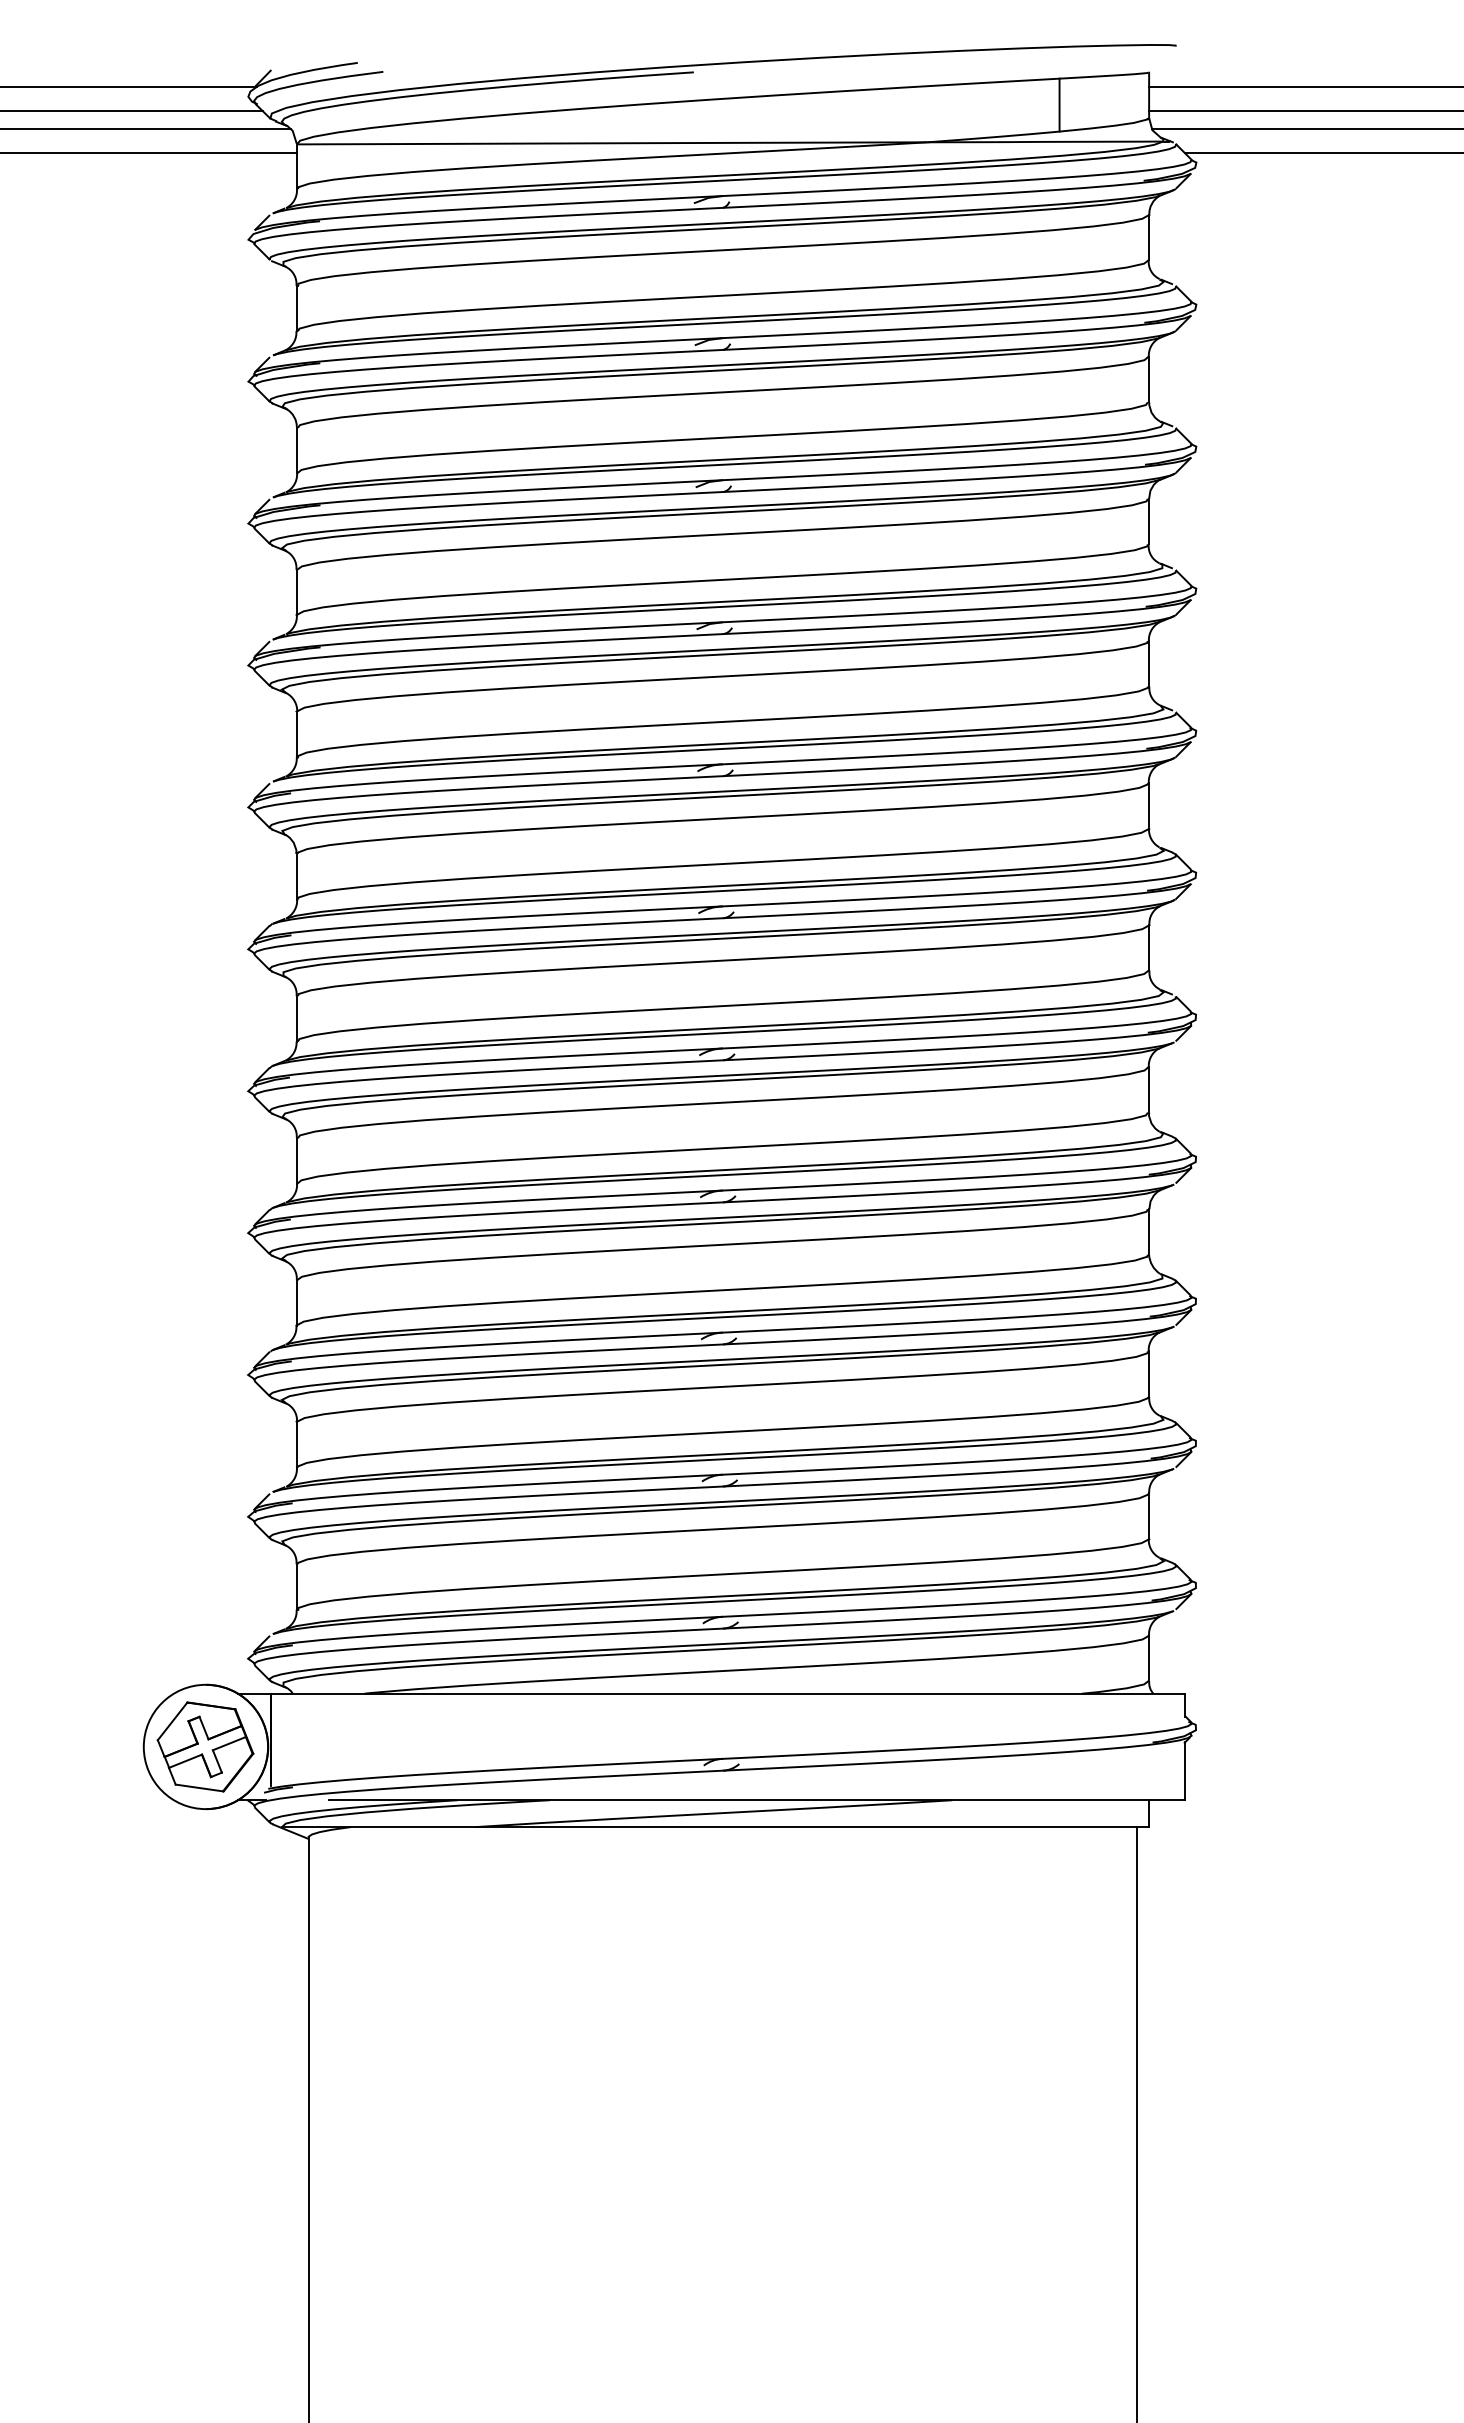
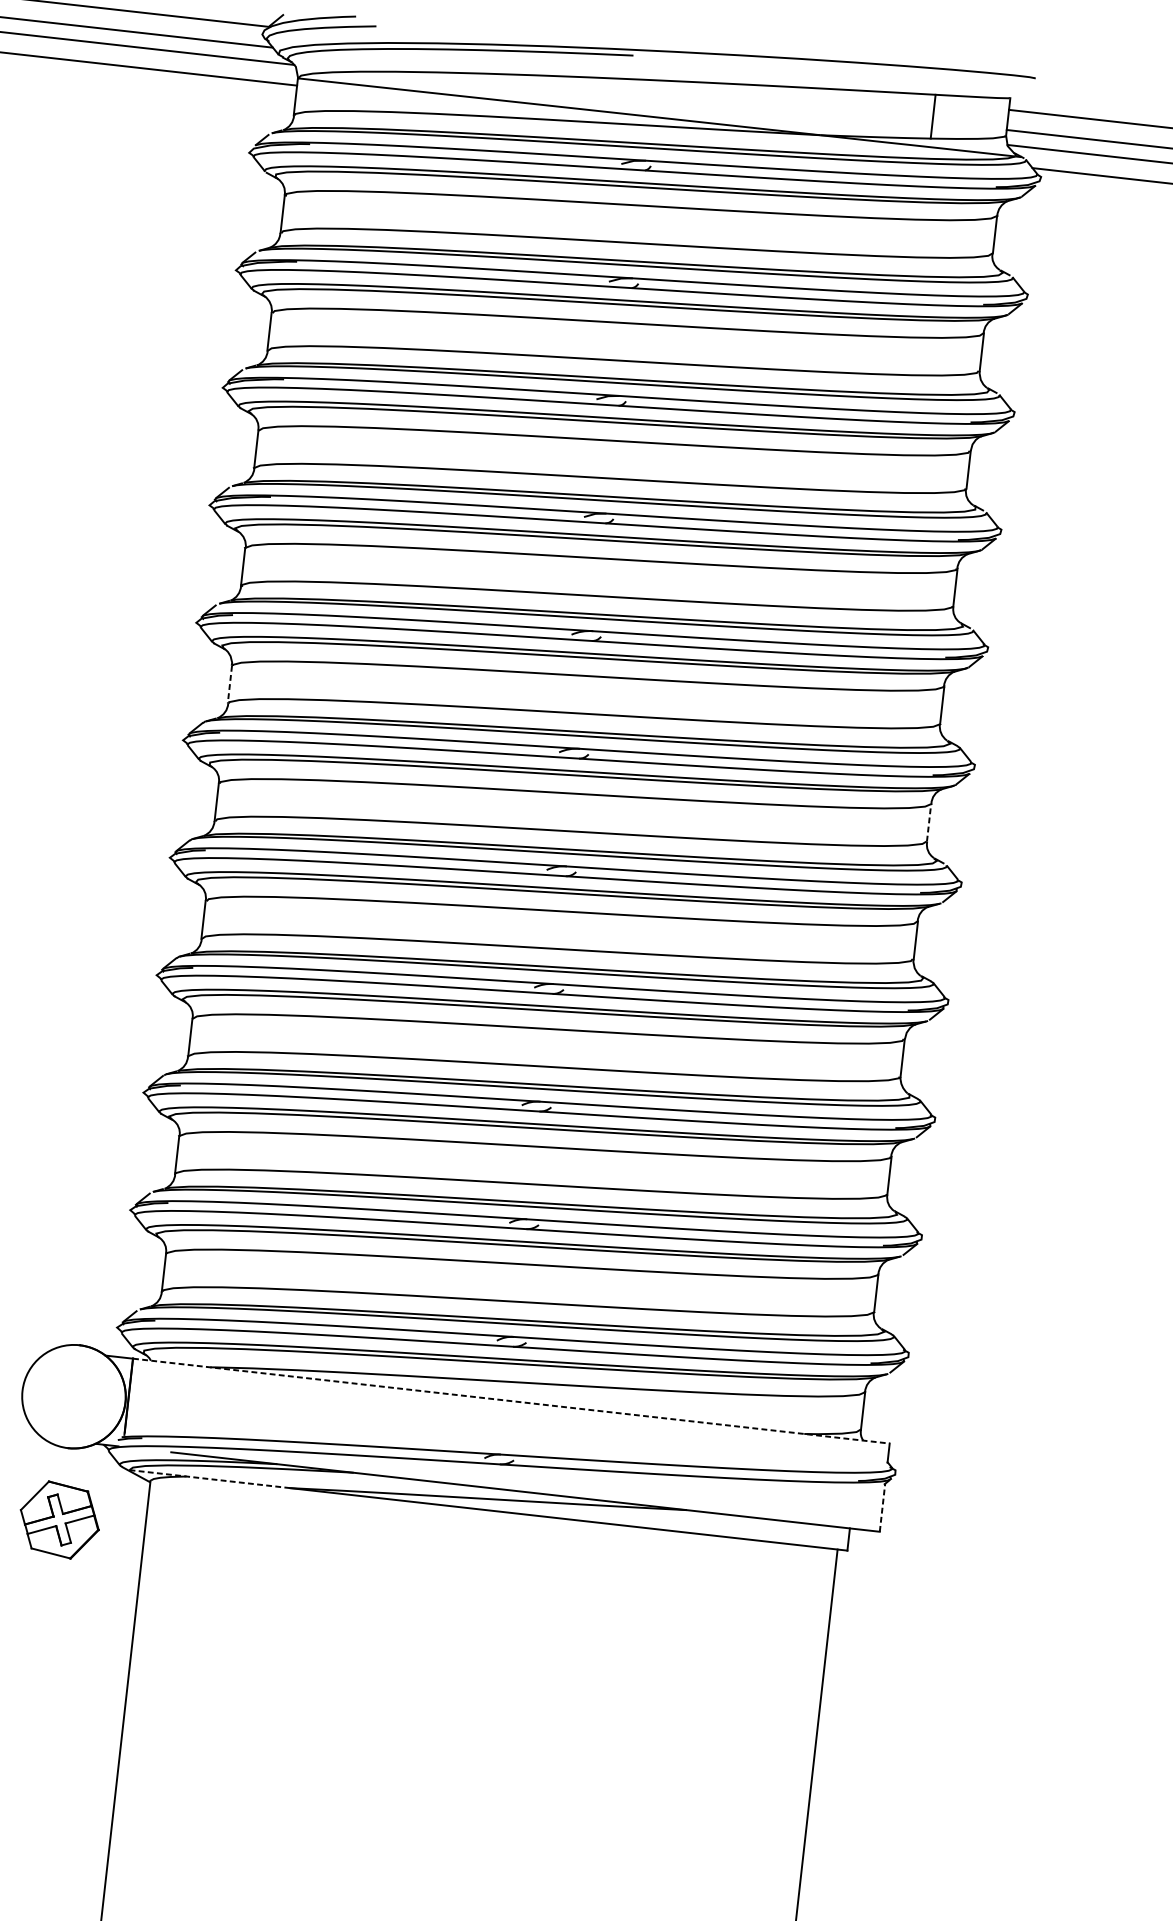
line: (296, 876) -> (229, 684), solid -> dashed
line: (1149, 947) -> (929, 822), solid -> dashed
line: (728, 1693) -> (511, 1400), solid -> dashed
part: (205, 1746) -> (59, 1519), moved
line: (1185, 1770) -> (882, 1507), solid -> dashed
line: (378, 1827) -> (209, 1479), solid -> dashed

